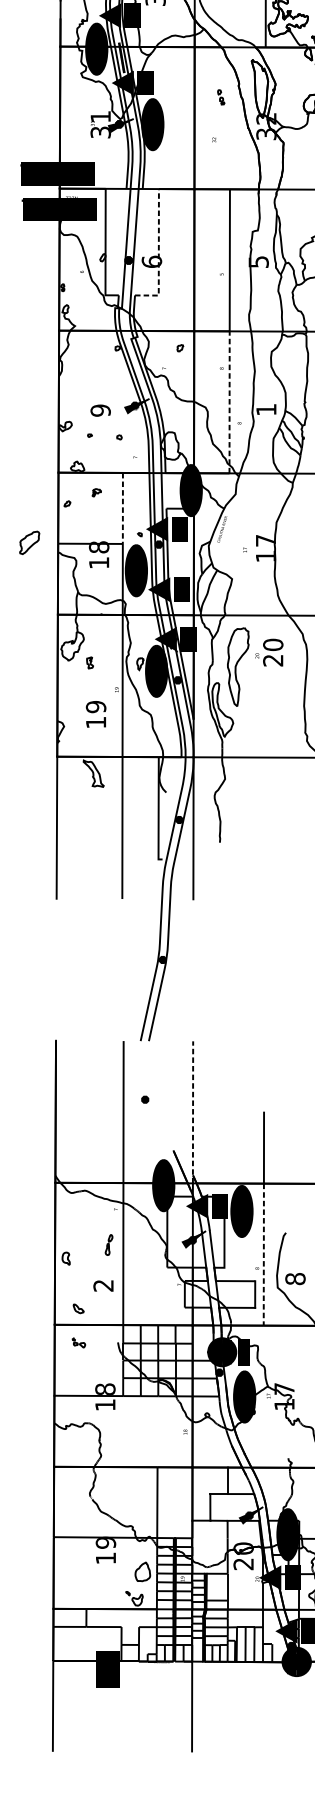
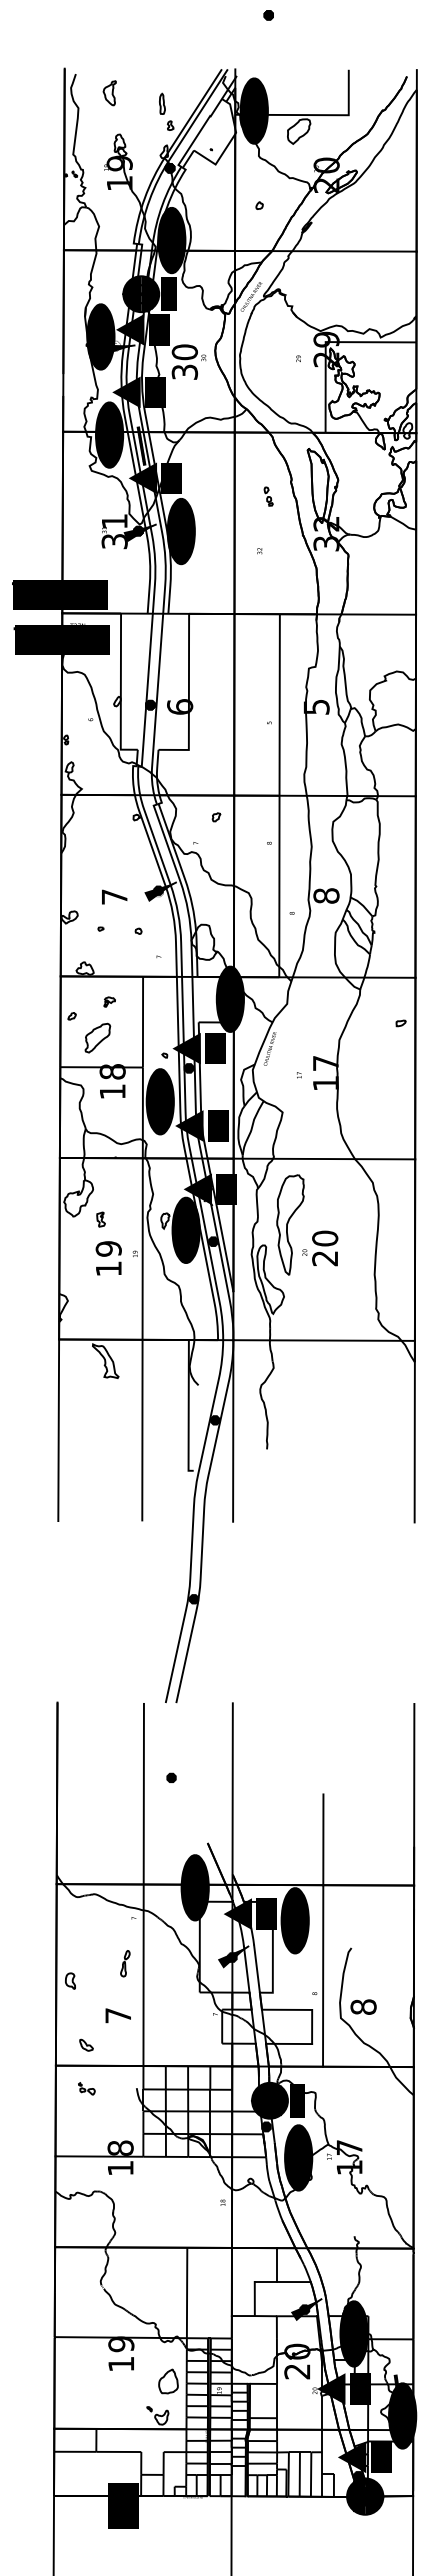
line: (158, 254) -> (188, 697), dashed -> solid
line: (229, 403) -> (279, 887), dashed -> solid
text: (266, 409) -> (326, 895), 1 -> 8
text: (100, 410) -> (114, 896), 9 -> 7
line: (123, 508) -> (143, 1022), dashed -> solid
part: (29, 542) -> (97, 1037), moved
text: (269, 652) -> (320, 1248), moved
text: (95, 714) -> (108, 1258), moved
line: (192, 1112) -> (232, 1794), dashed -> solid
line: (264, 1254) -> (323, 1975), dashed -> solid
text: (102, 1285) -> (117, 2015), 2 -> 7

